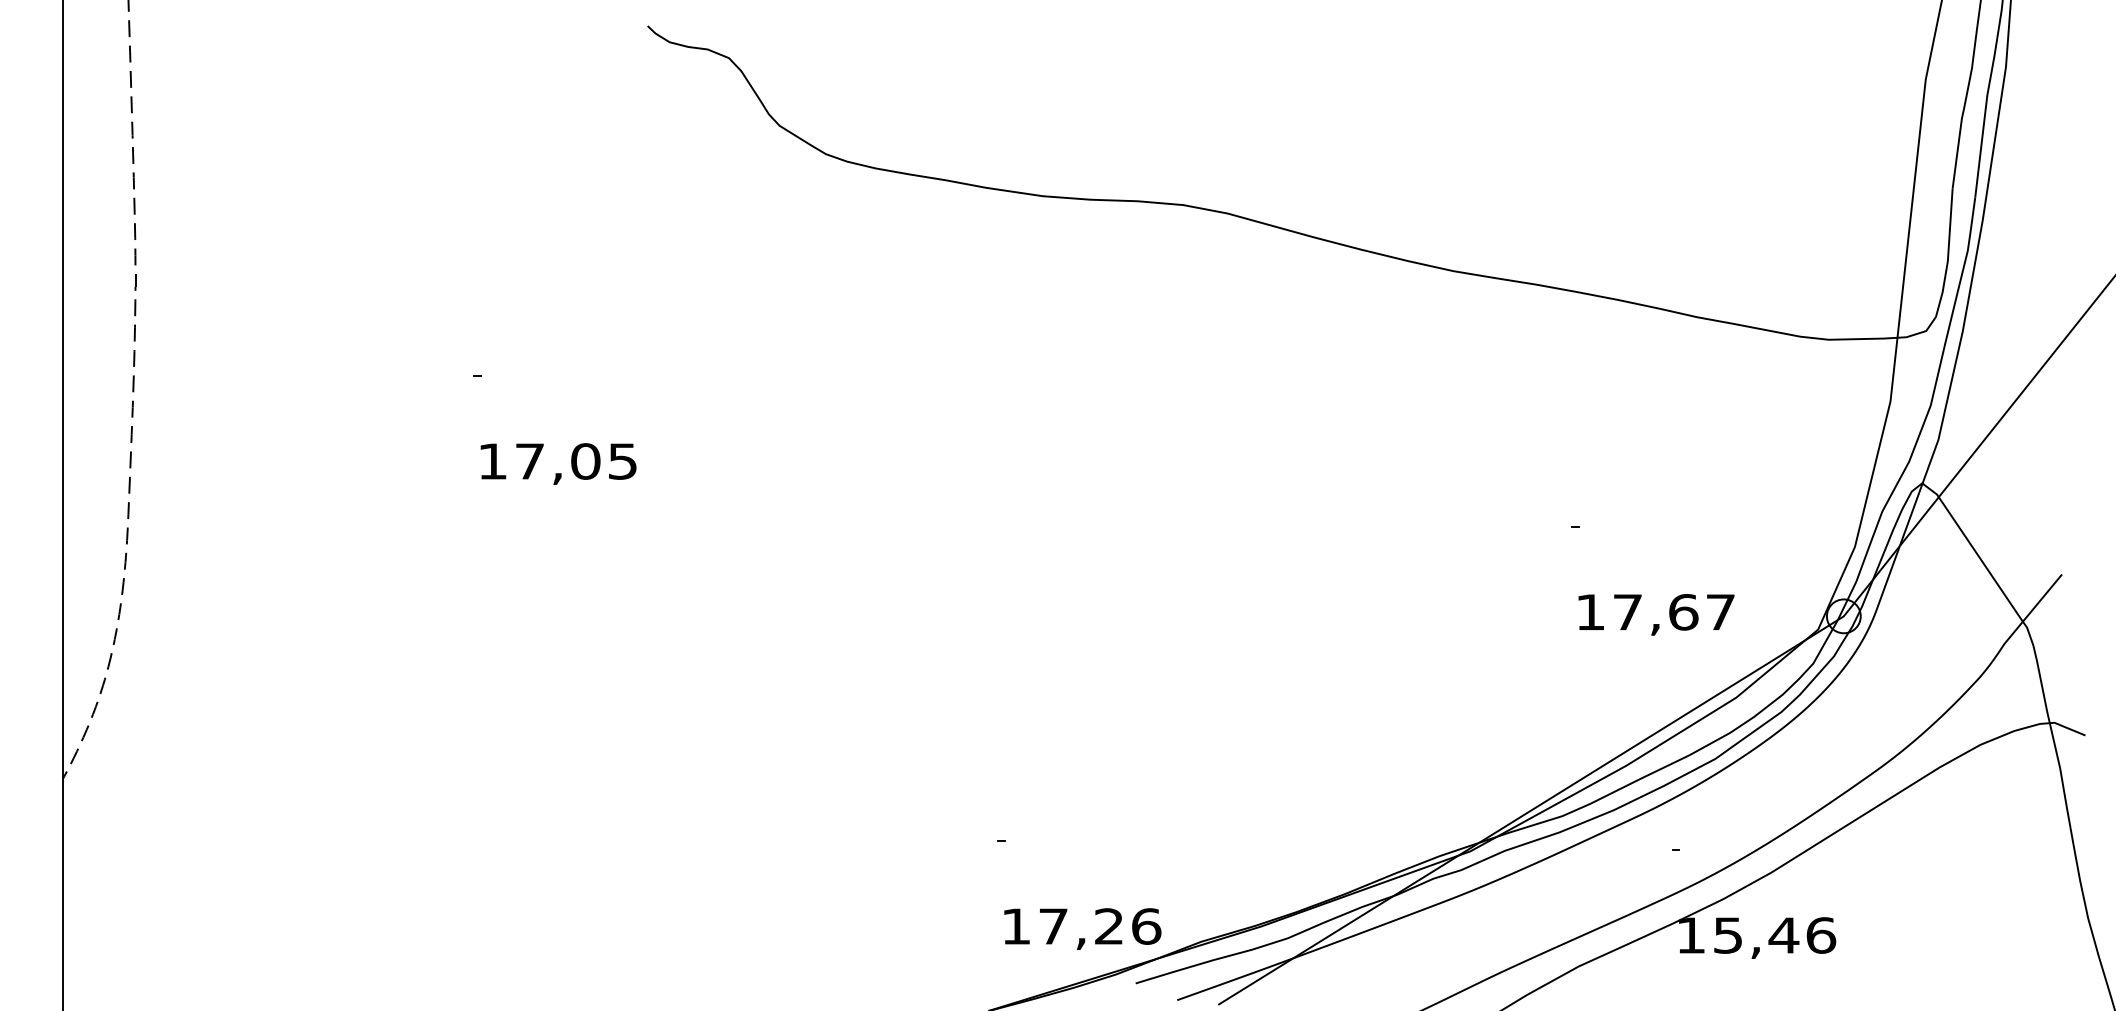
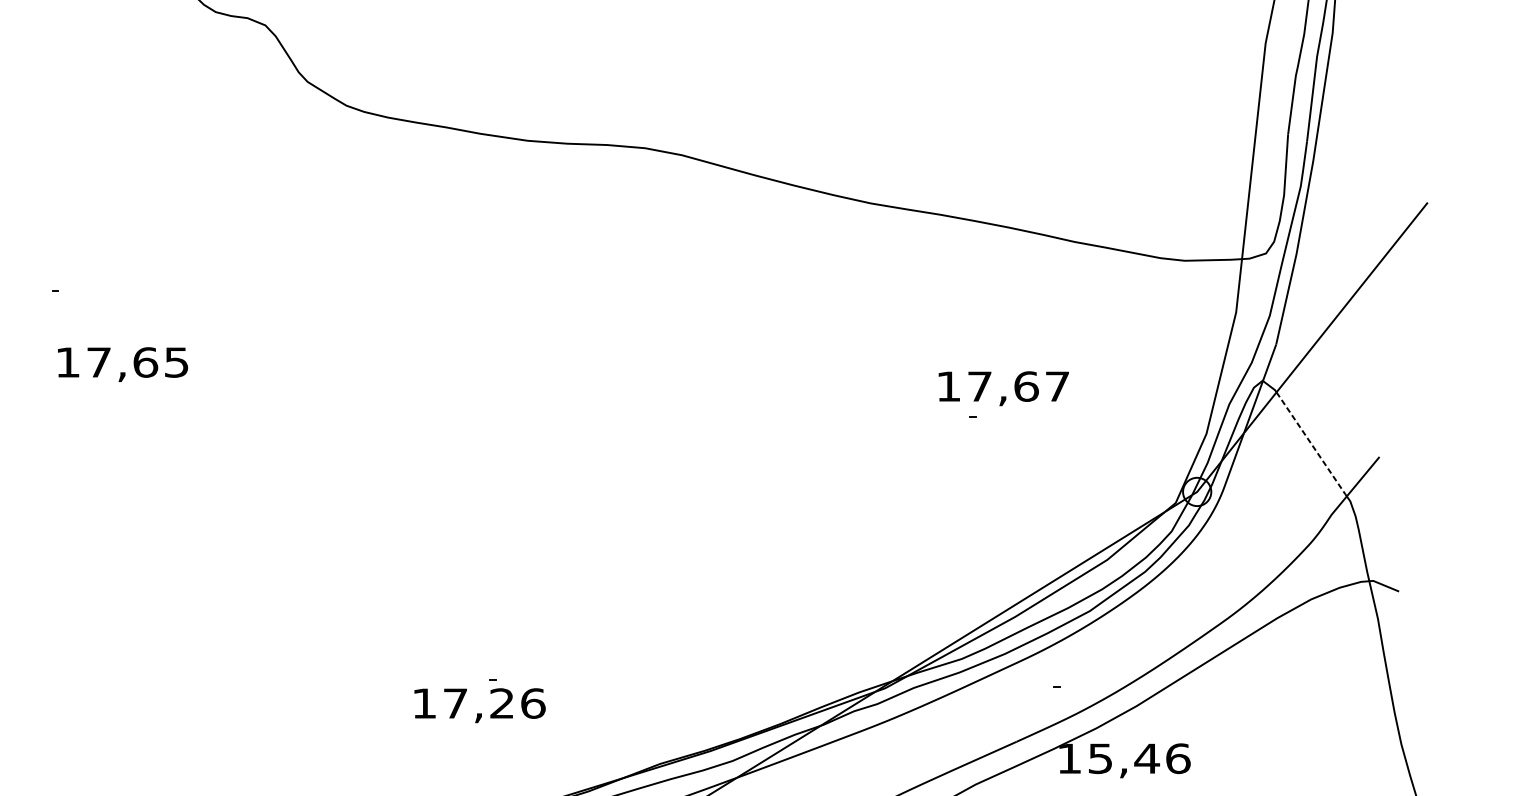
text: (585, 461) -> (145, 362), 17,05 -> 17,65
line: (1981, 560) -> (1312, 445), solid -> dashed
text: (1656, 614) -> (1003, 388), moved
text: (1082, 928) -> (479, 705), moved

